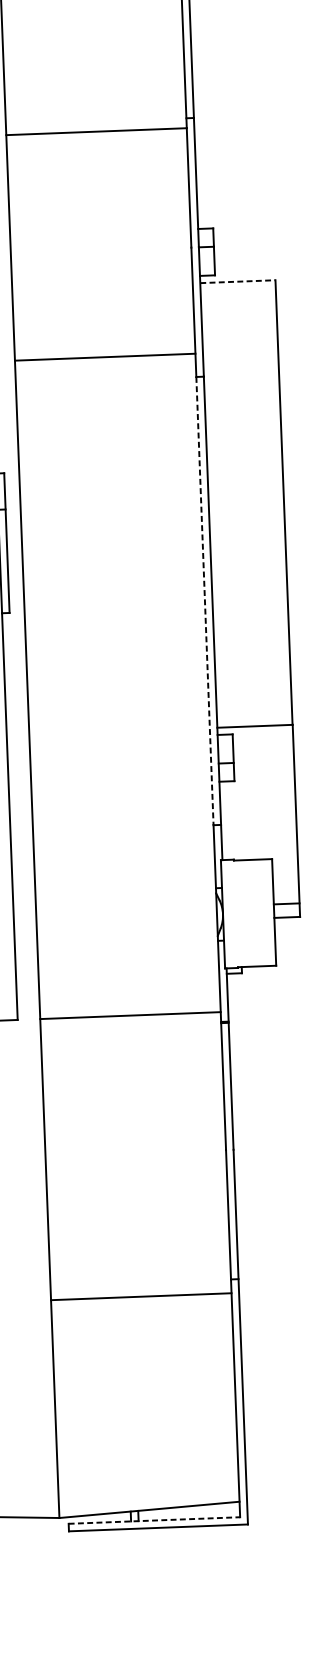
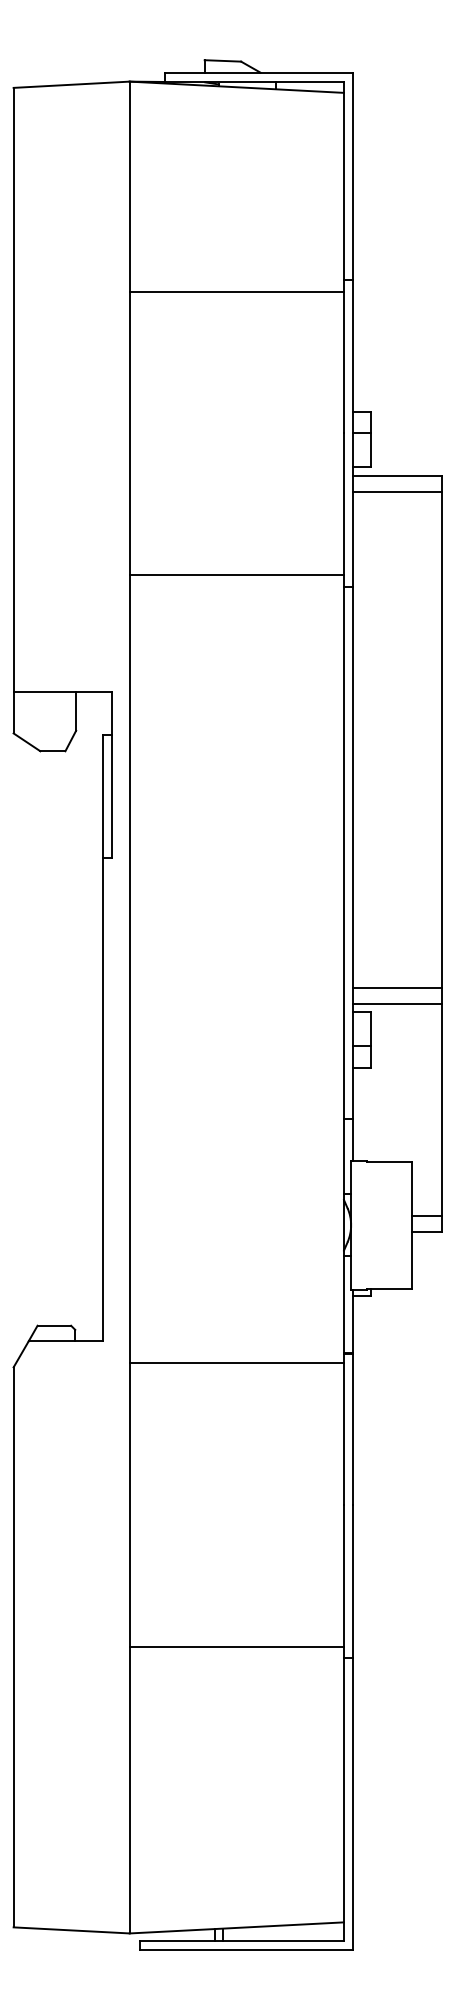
line: (237, 281) -> (397, 475), dashed -> solid
line: (238, 295) -> (397, 492), added
line: (104, 357) -> (236, 575), moved
line: (205, 601) -> (344, 853), dashed -> solid
line: (254, 712) -> (397, 987), added
line: (130, 1015) -> (236, 1363), moved
line: (140, 1296) -> (236, 1646), moved
line: (154, 1520) -> (242, 1940), dashed -> solid

